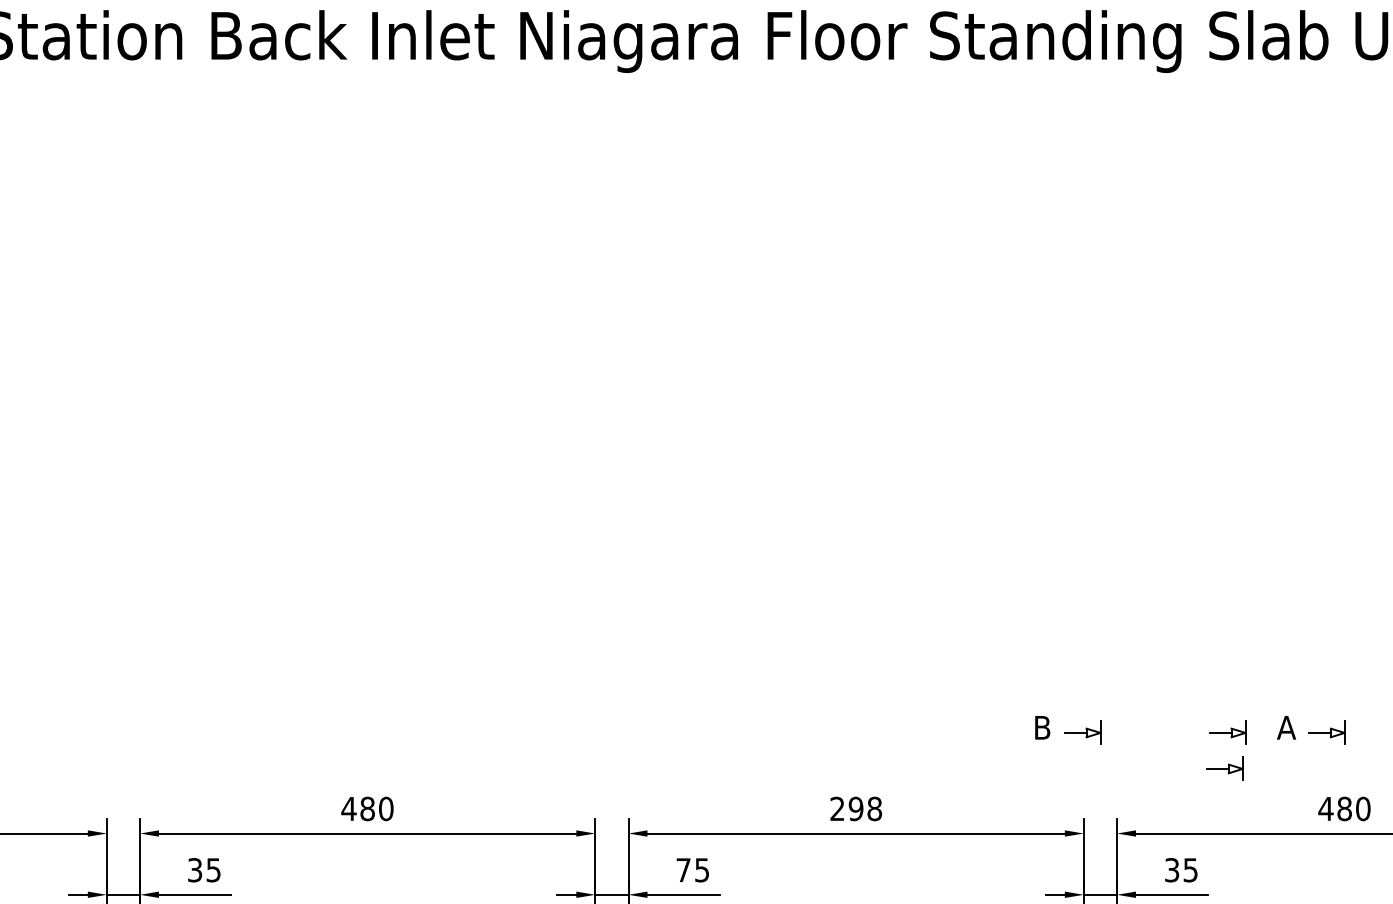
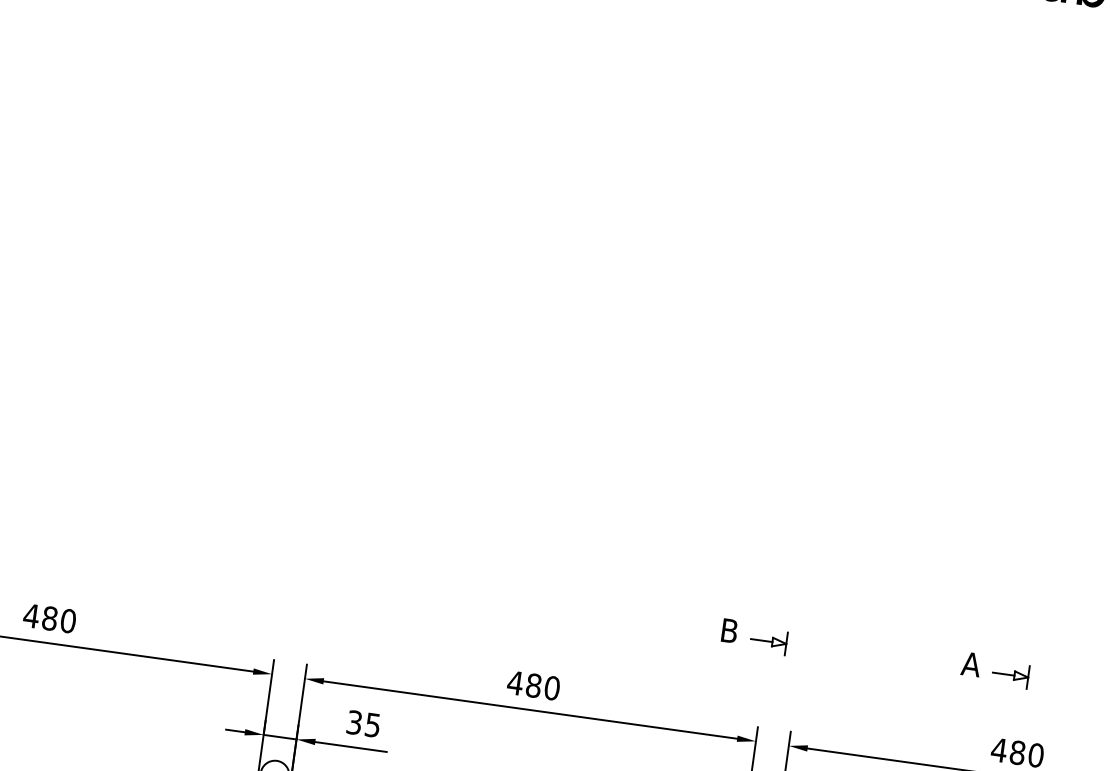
part: (1227, 732) -> (912, 661), removed
part: (1224, 768) -> (904, 696), removed
text: (855, 808) -> (533, 685), 298 -> 480
text: (683, 870) -> (354, 722), 75 -> 35

